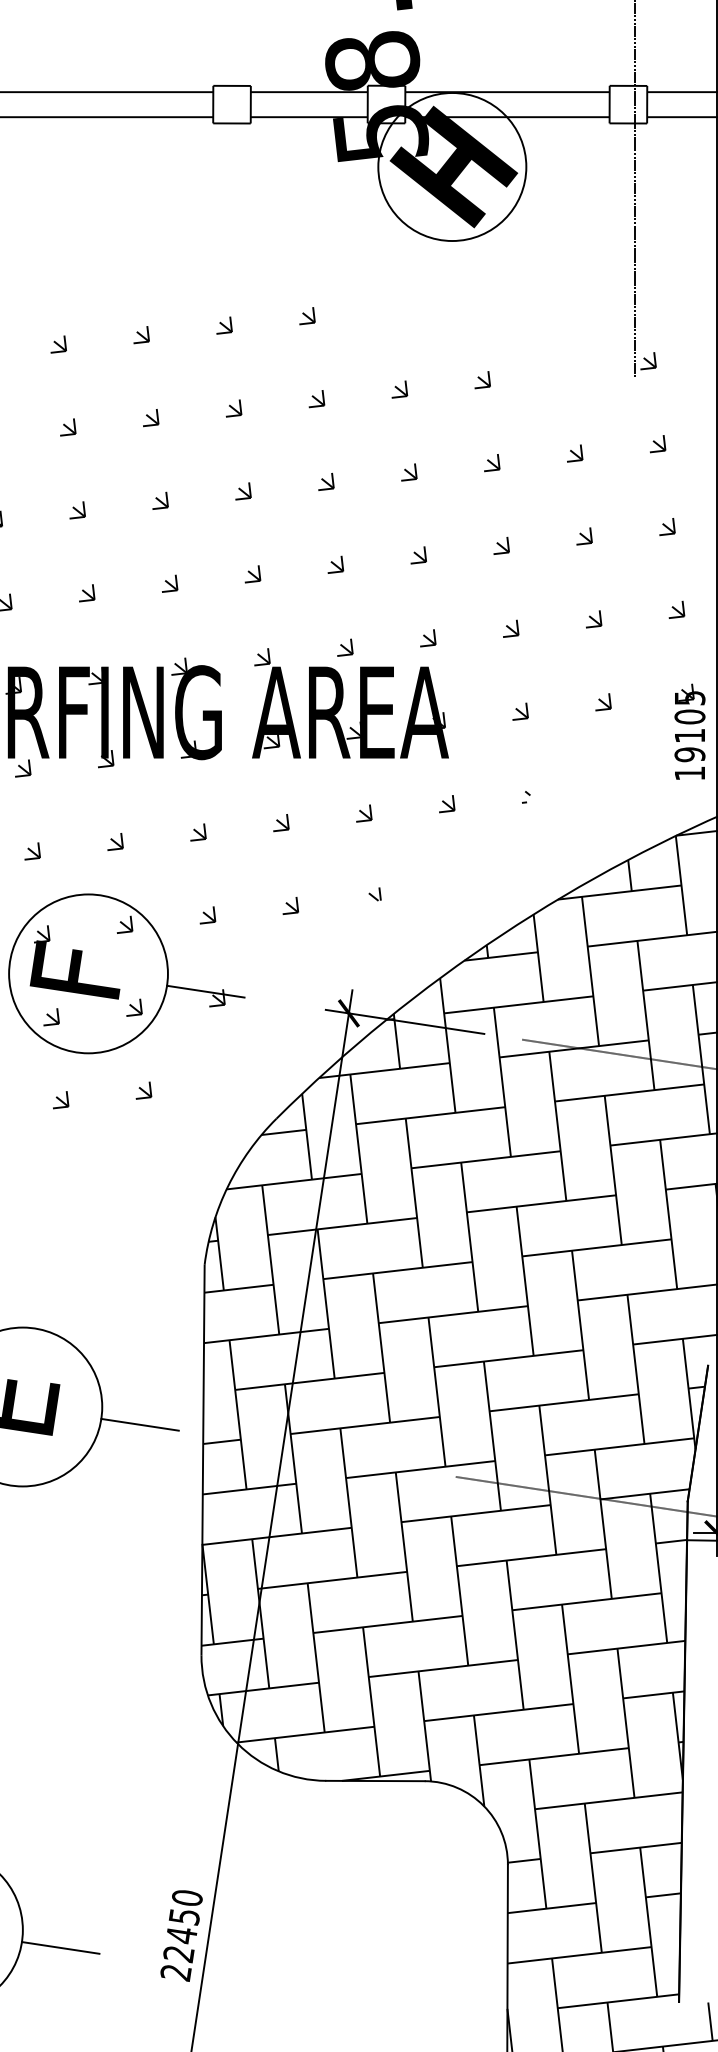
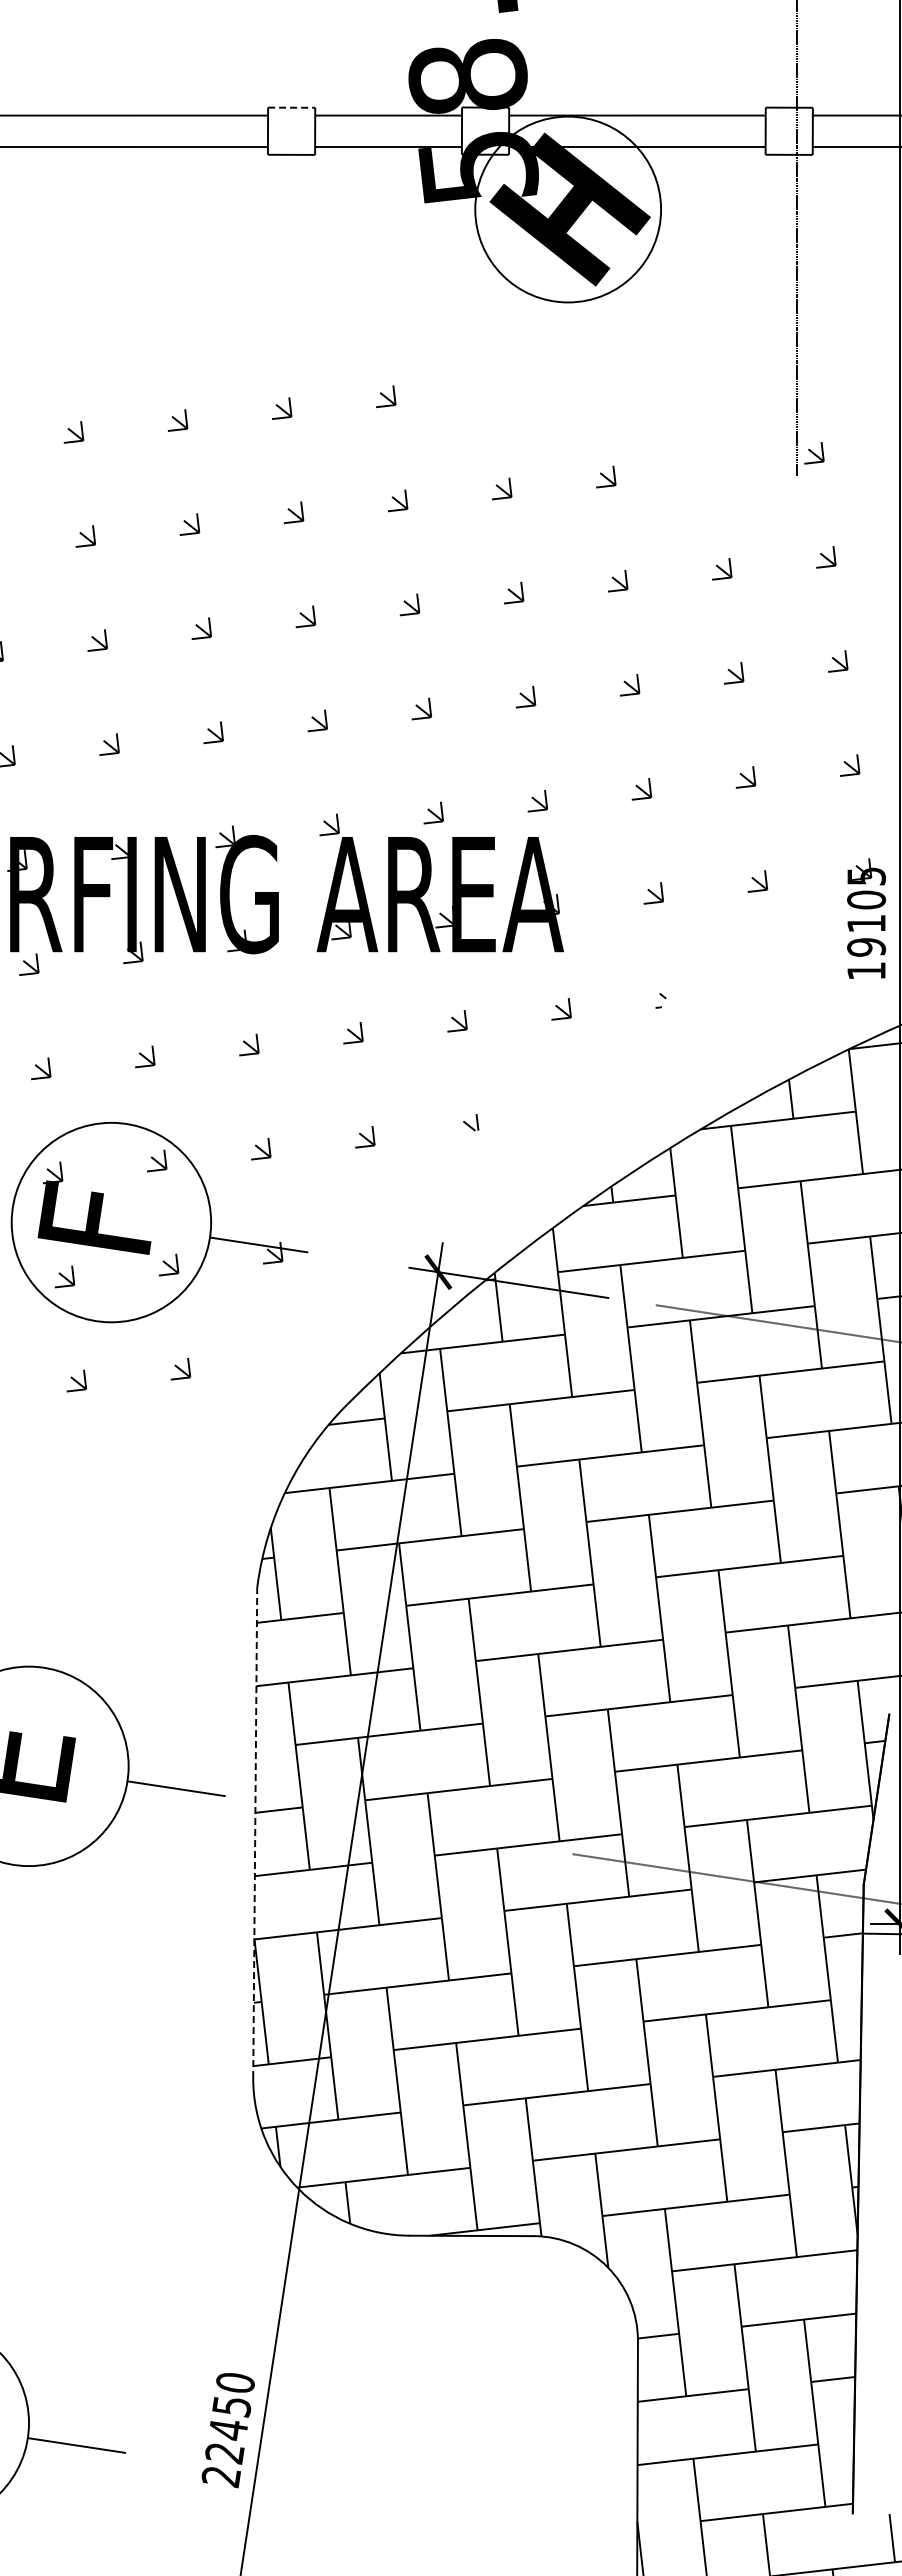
line: (231, 85) -> (291, 107), solid -> dashed
line: (203, 1459) -> (255, 1832), solid -> dashed

